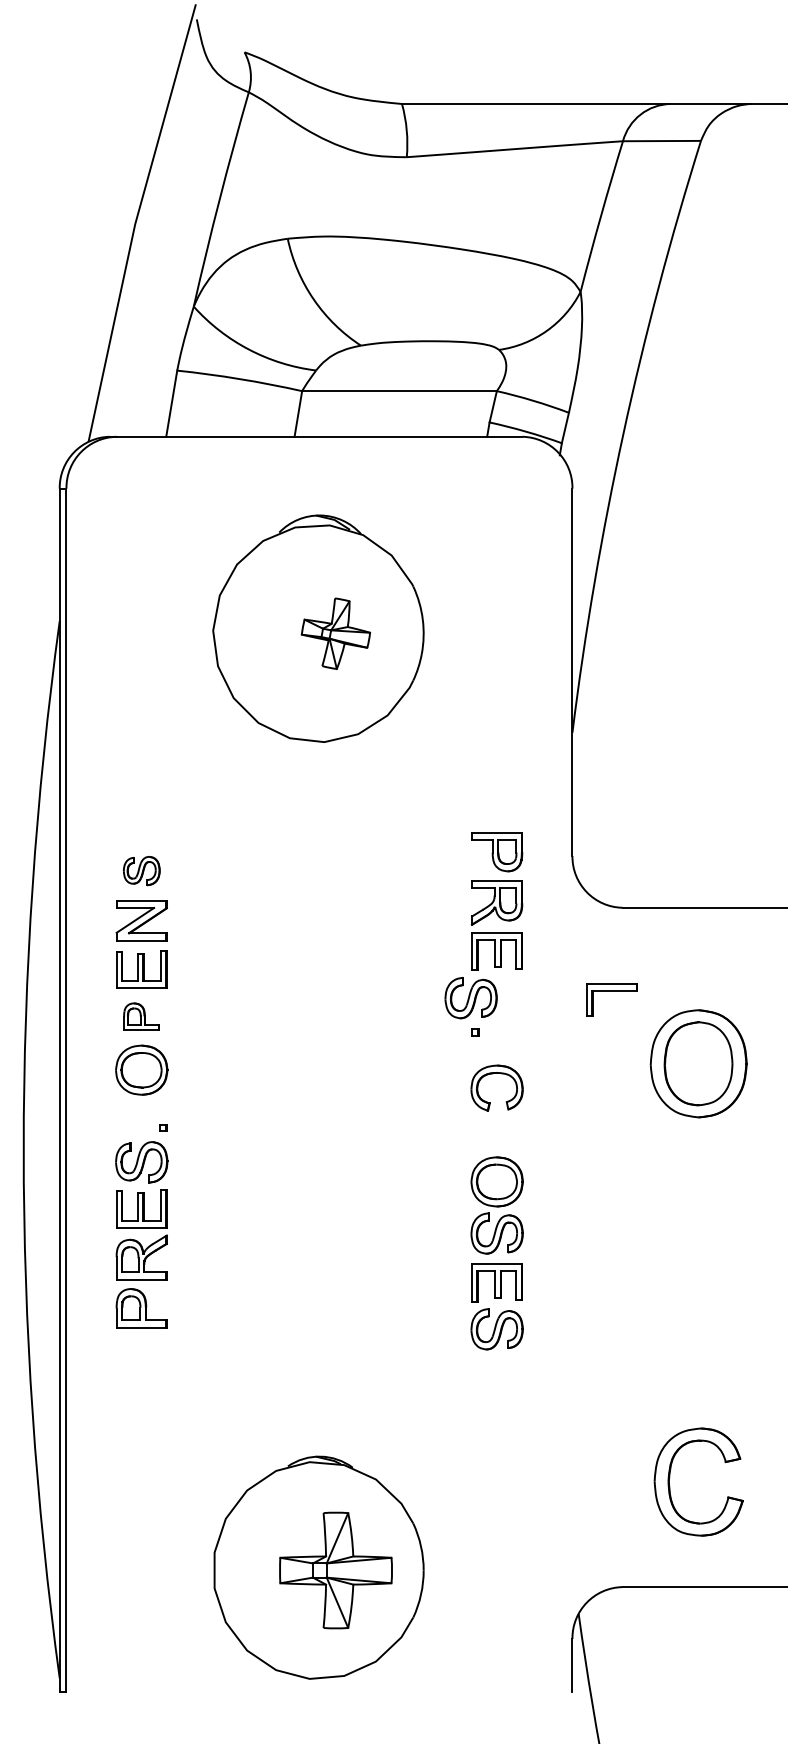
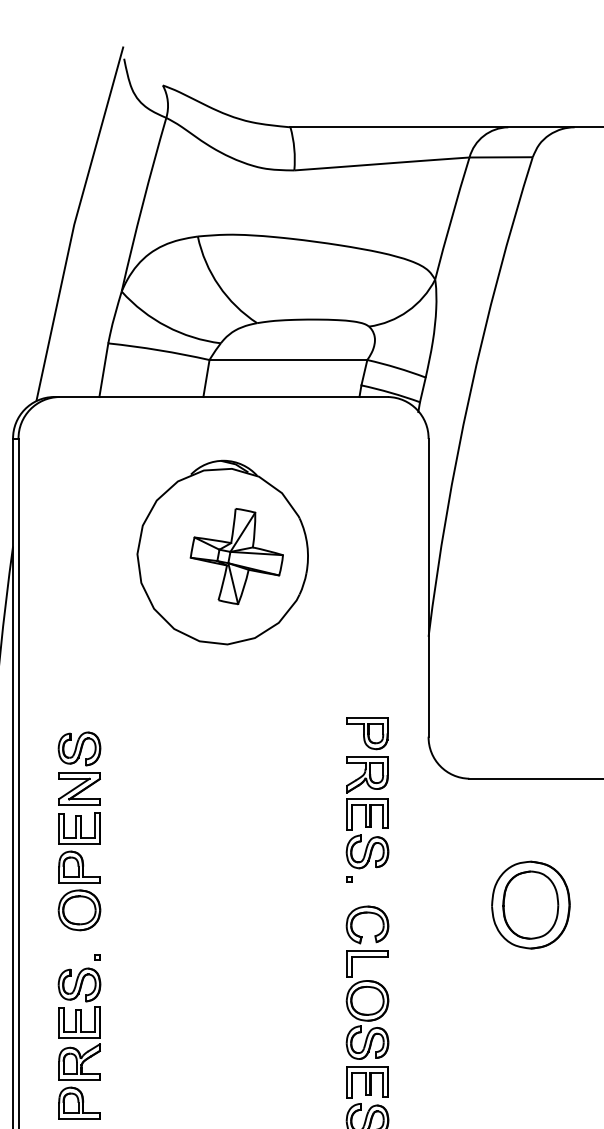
part: (335, 633) -> (236, 556), size x1.67
part: (141, 870) -> (79, 748), size x1.43
part: (611, 991) -> (367, 956), moved
part: (470, 998) -> (367, 852), moved
part: (141, 1016) -> (79, 866), size x1.43

